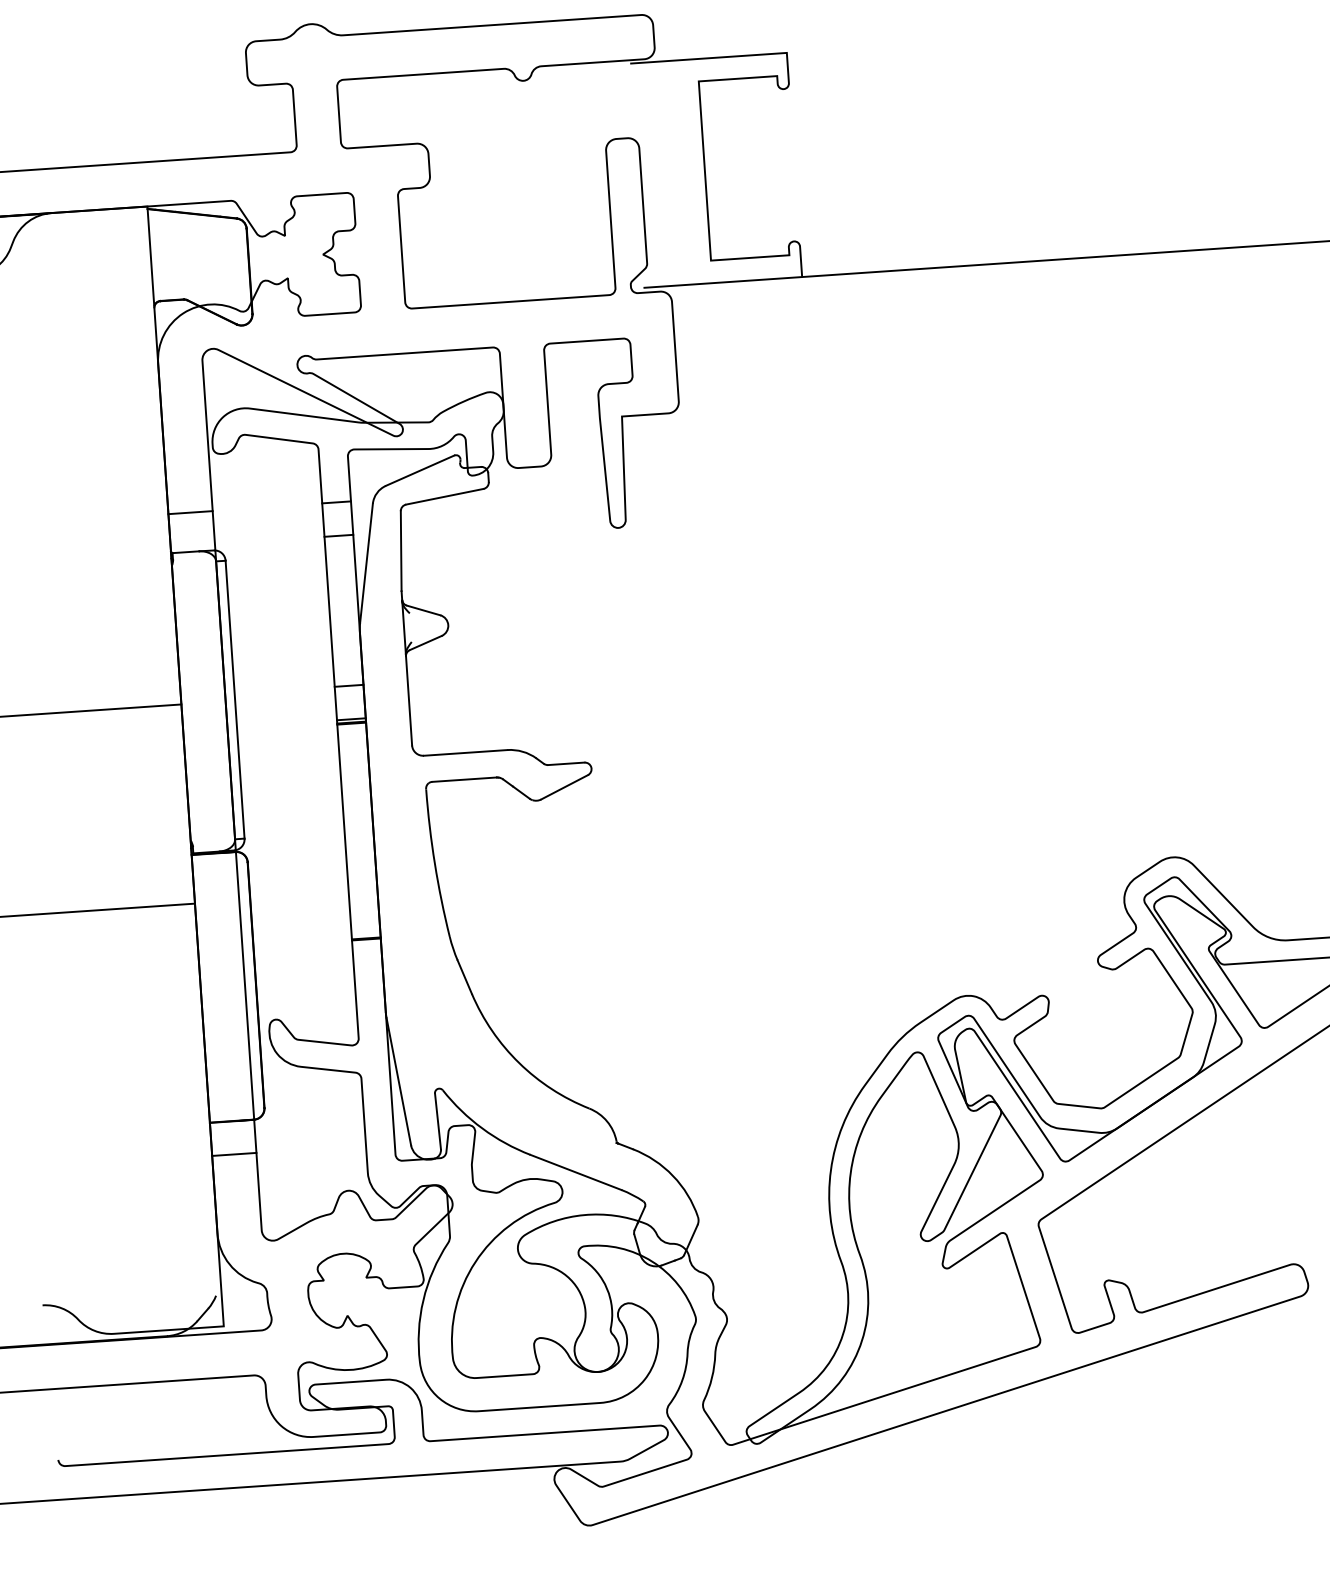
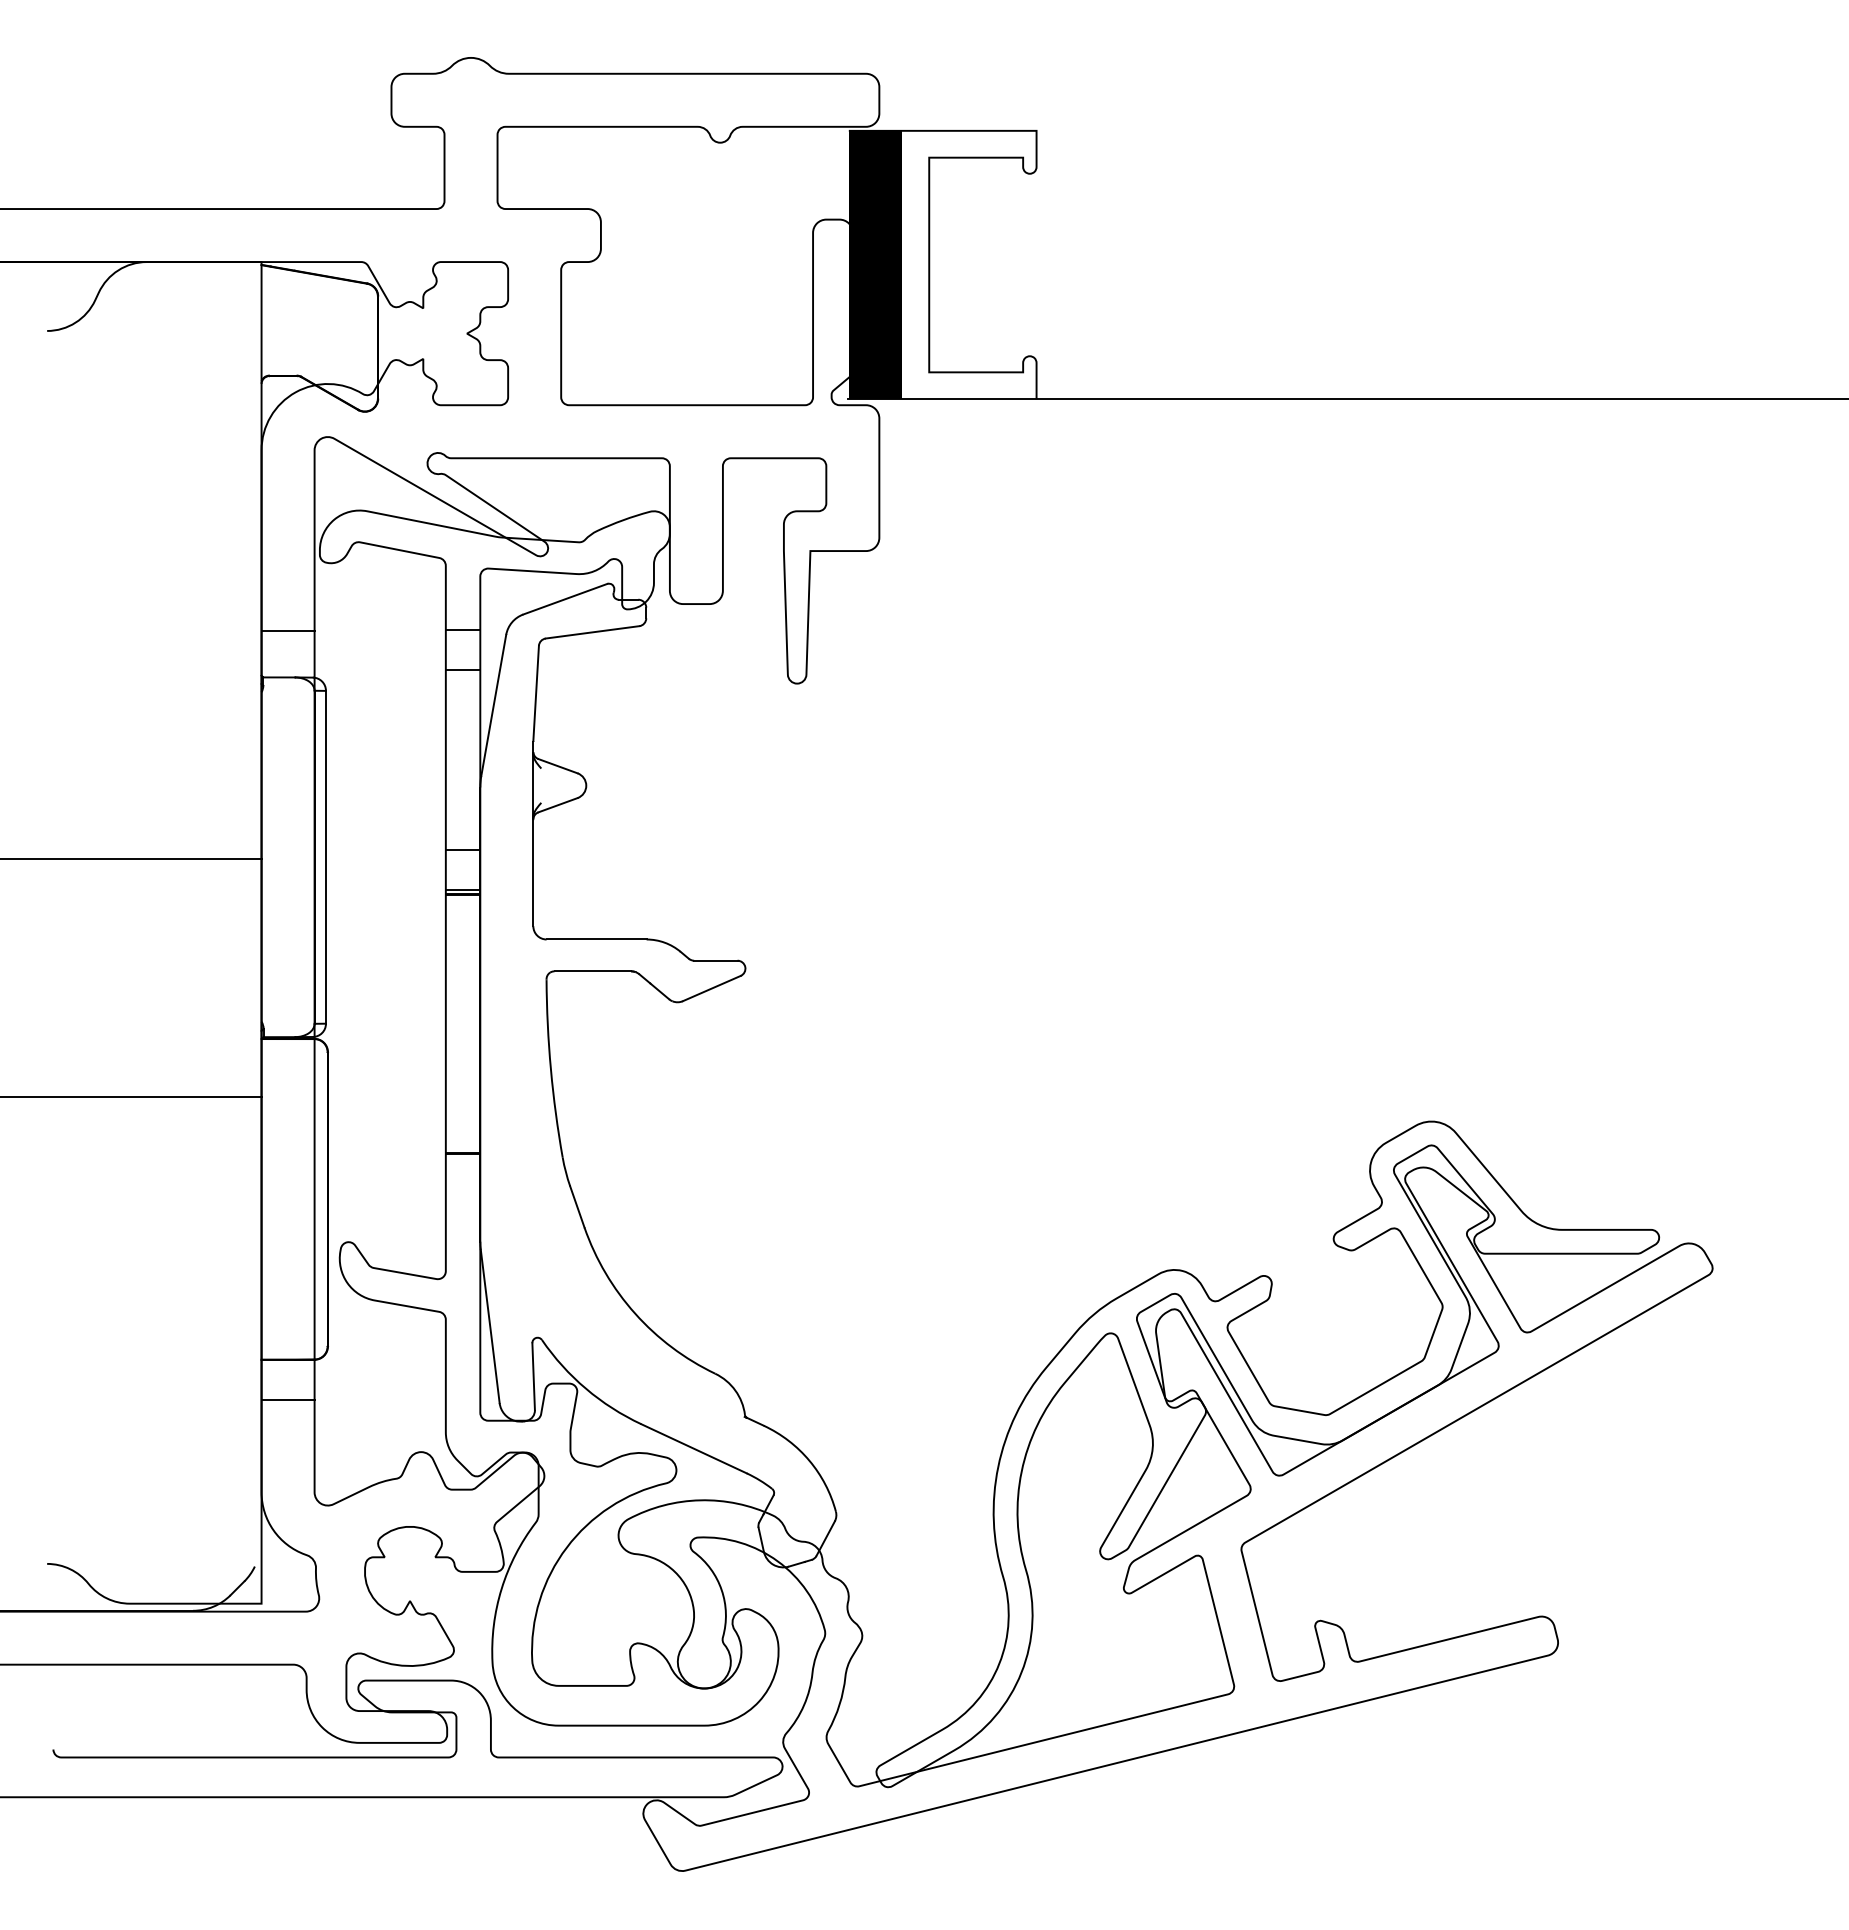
fill: (660, 173) -> (875, 264), added

